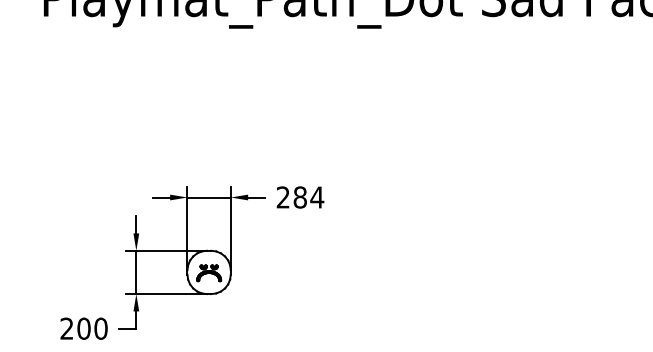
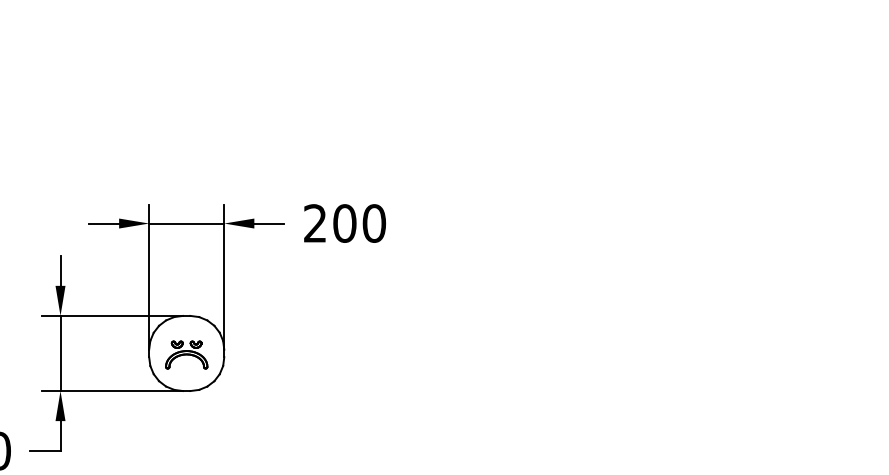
text: (308, 197) -> (359, 223), 284 -> 200

